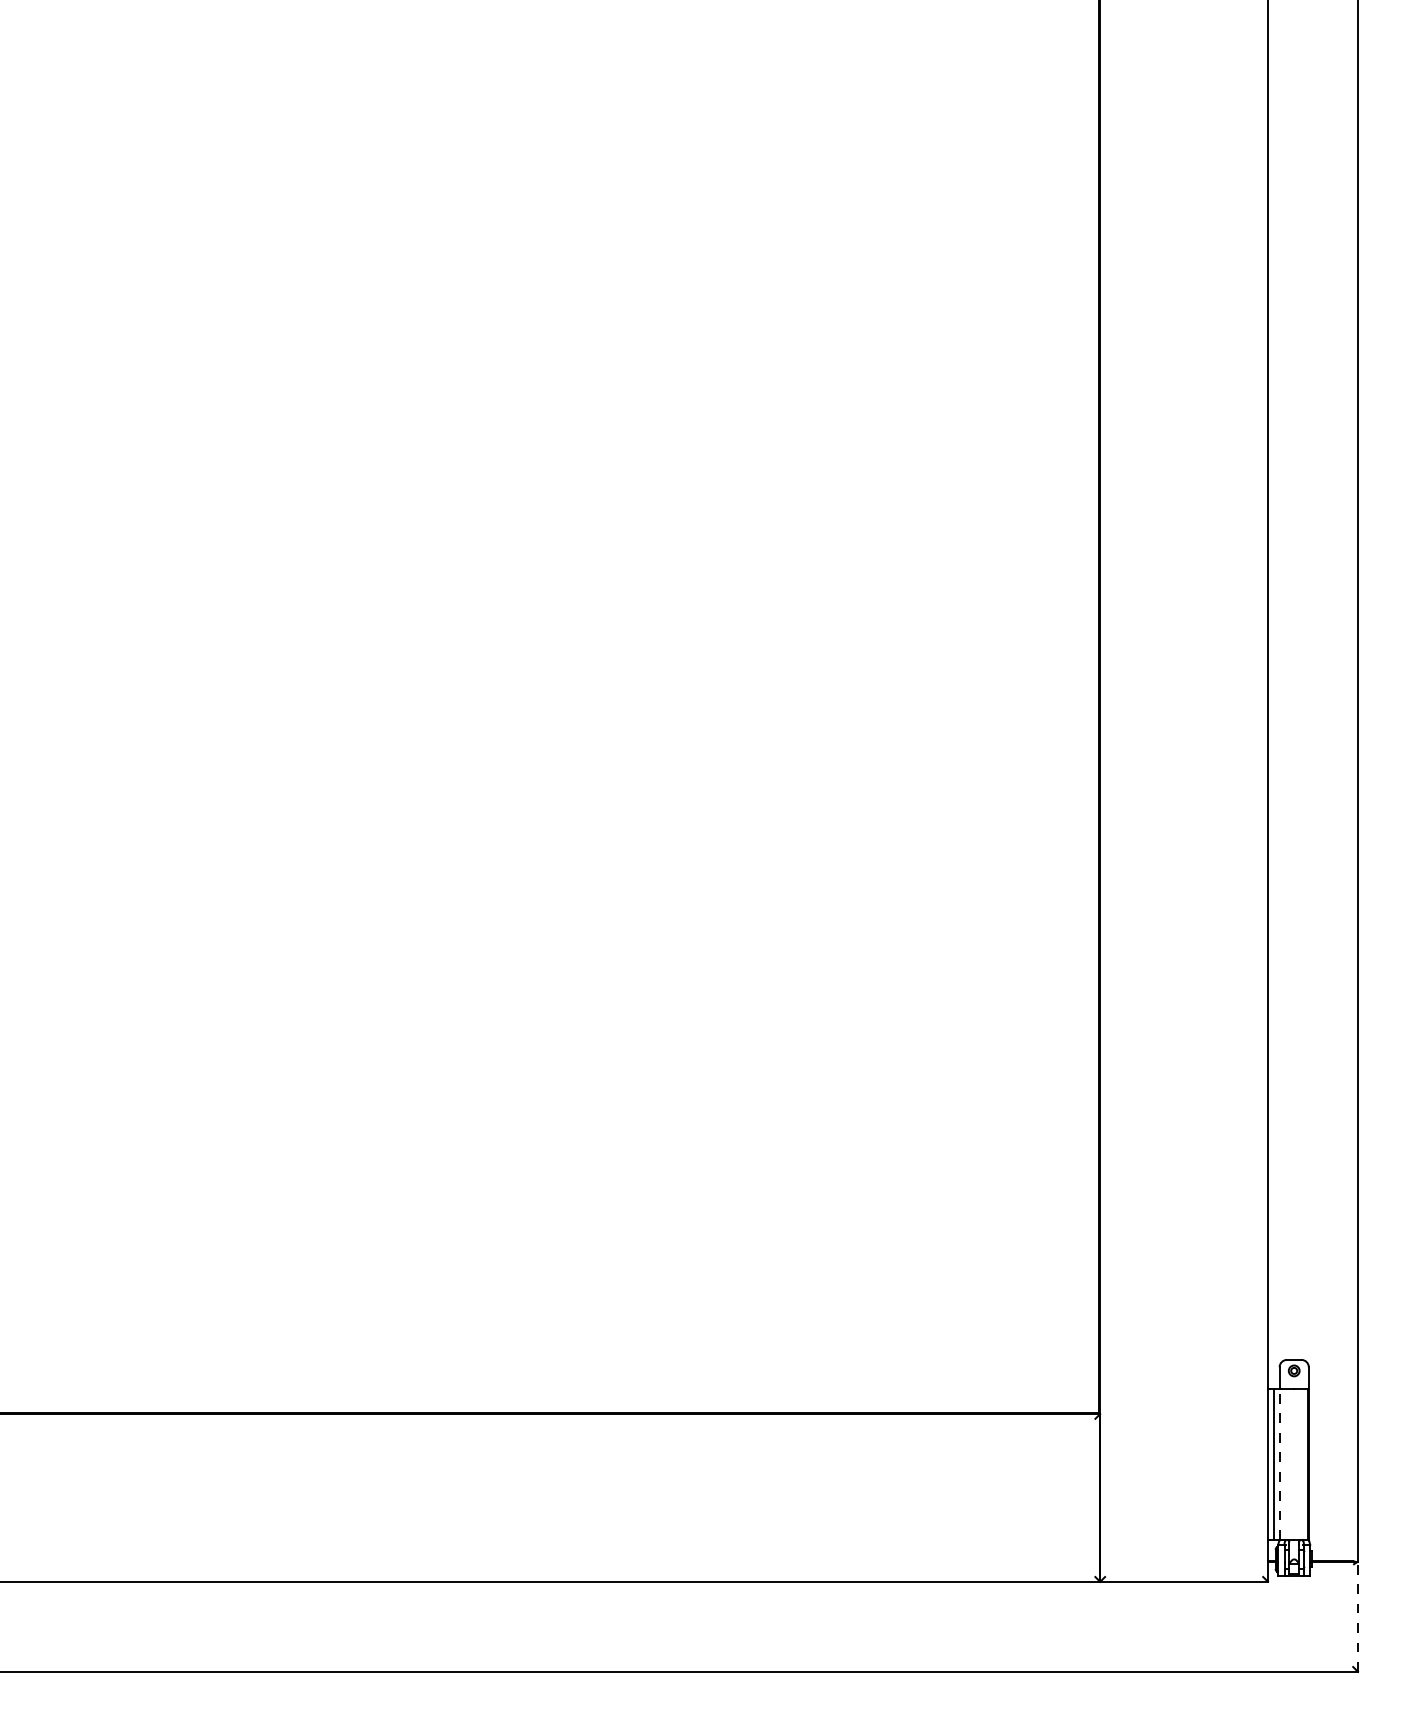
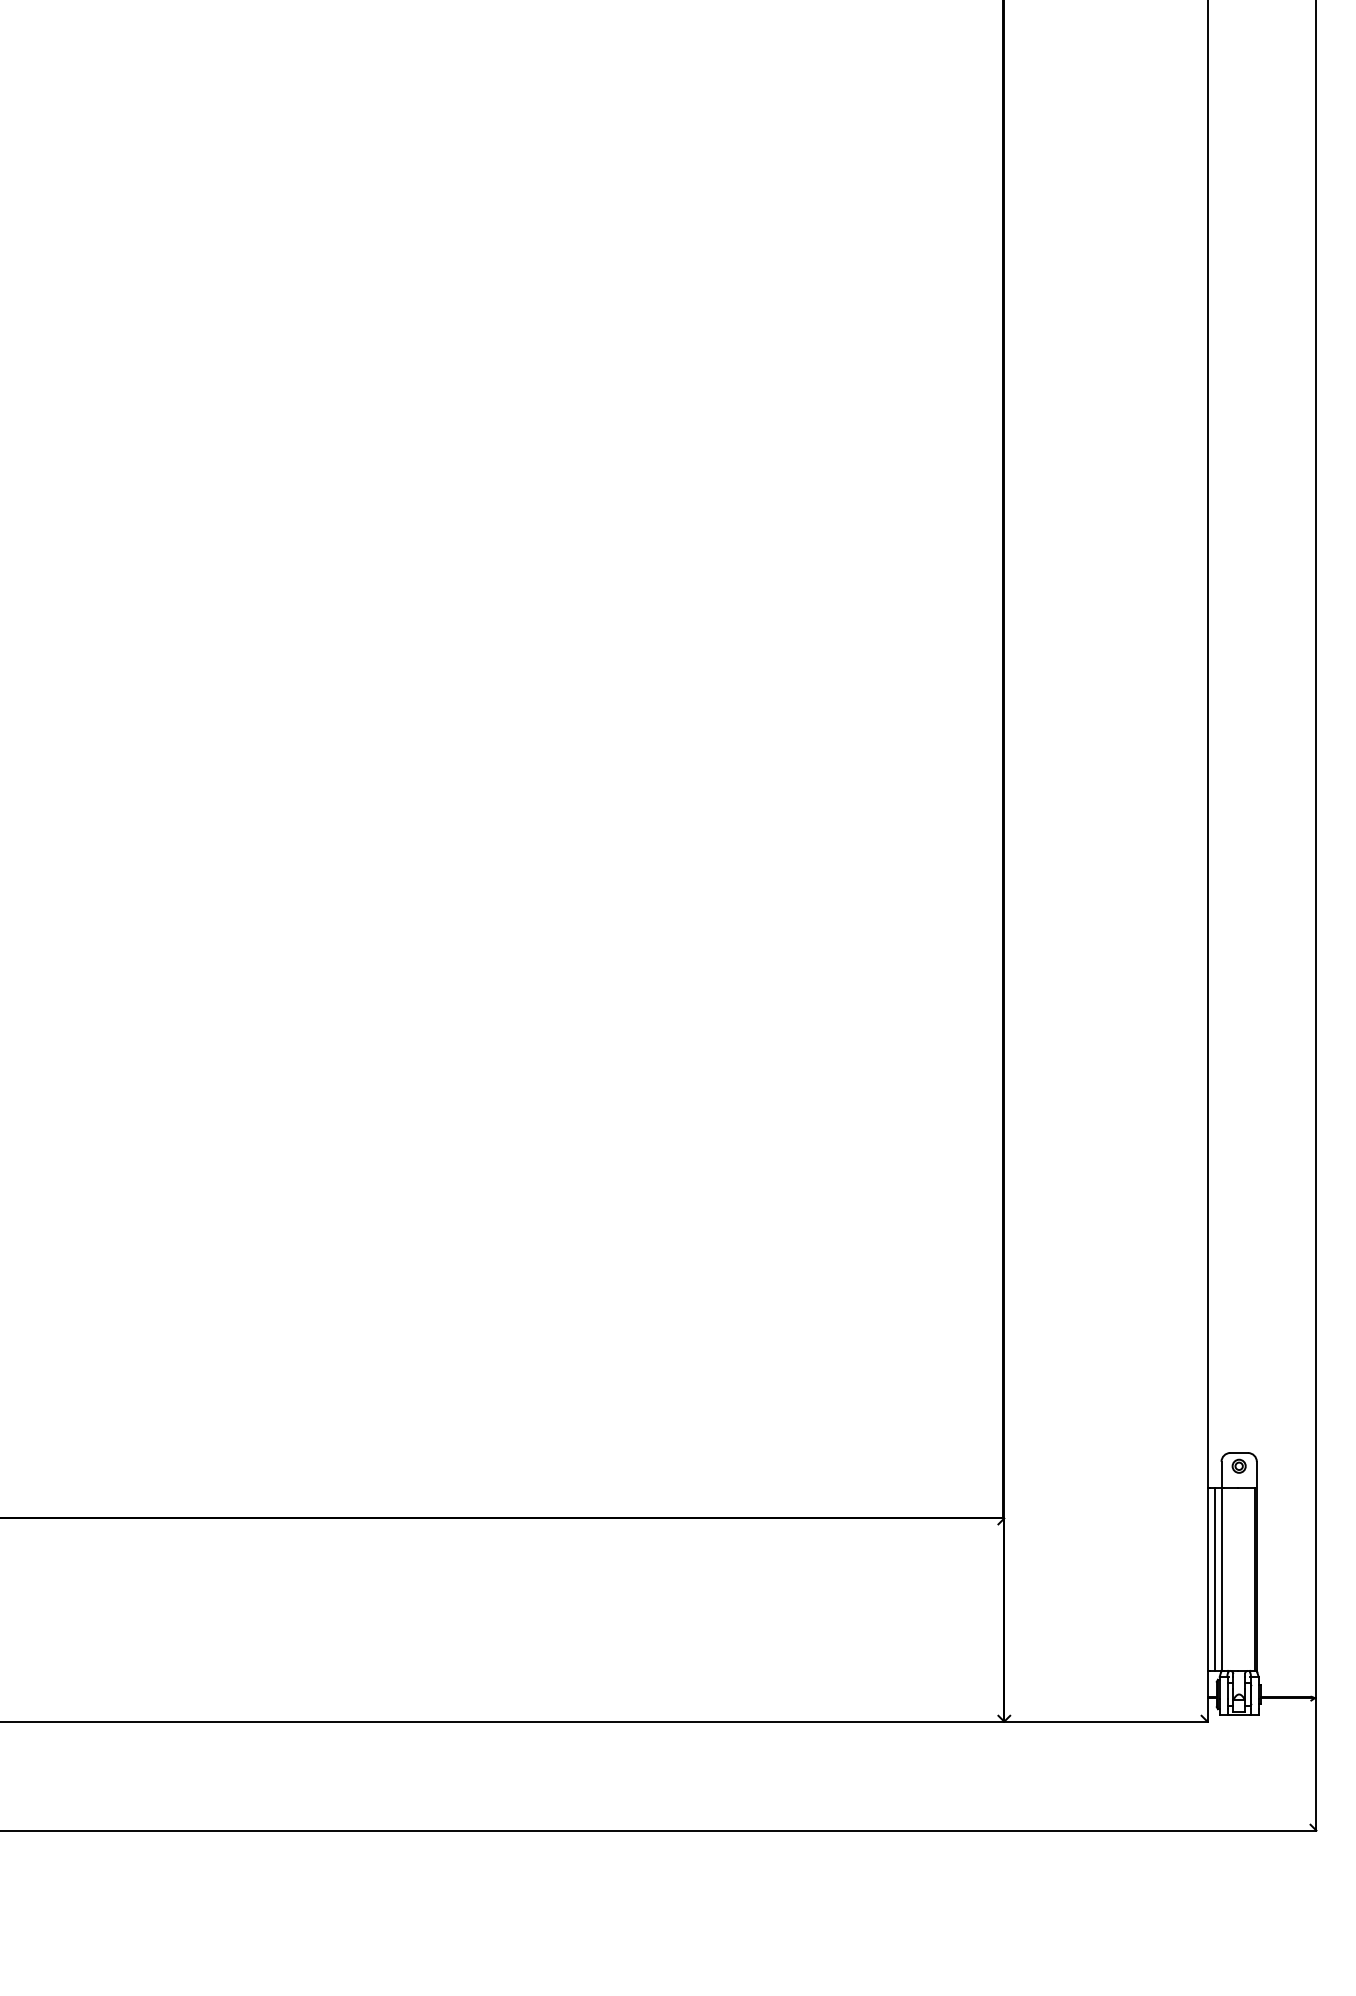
line: (1280, 1464) -> (1222, 1579), dashed -> solid
line: (1358, 1617) -> (1317, 1764), dashed -> solid

